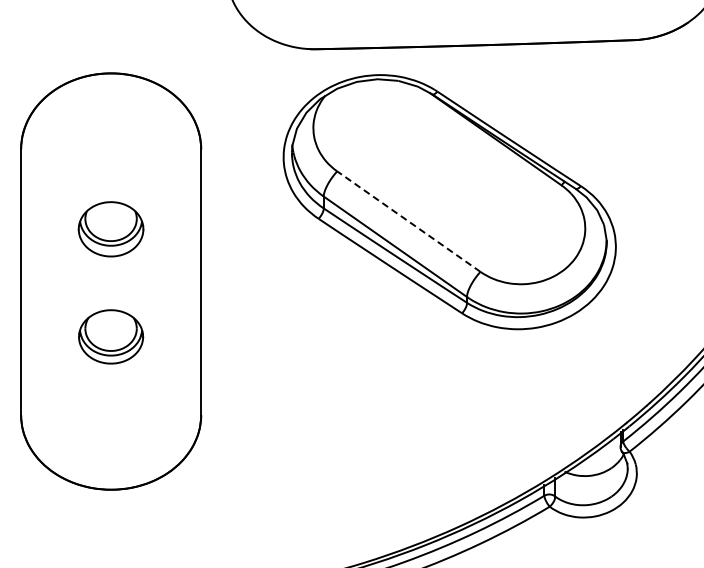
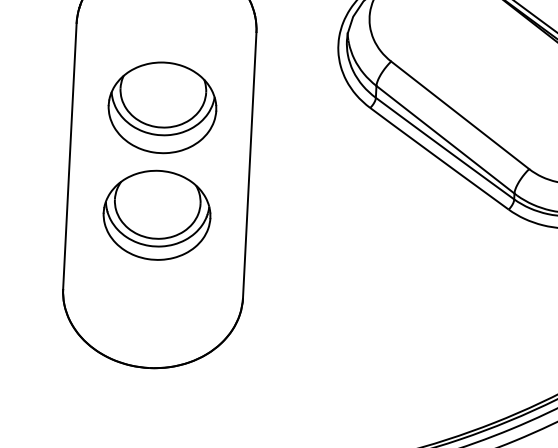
line: (408, 221) -> (459, 115), dashed -> solid
part: (110, 229) -> (161, 108), size x1.67
part: (110, 336) -> (156, 214), size x1.67

